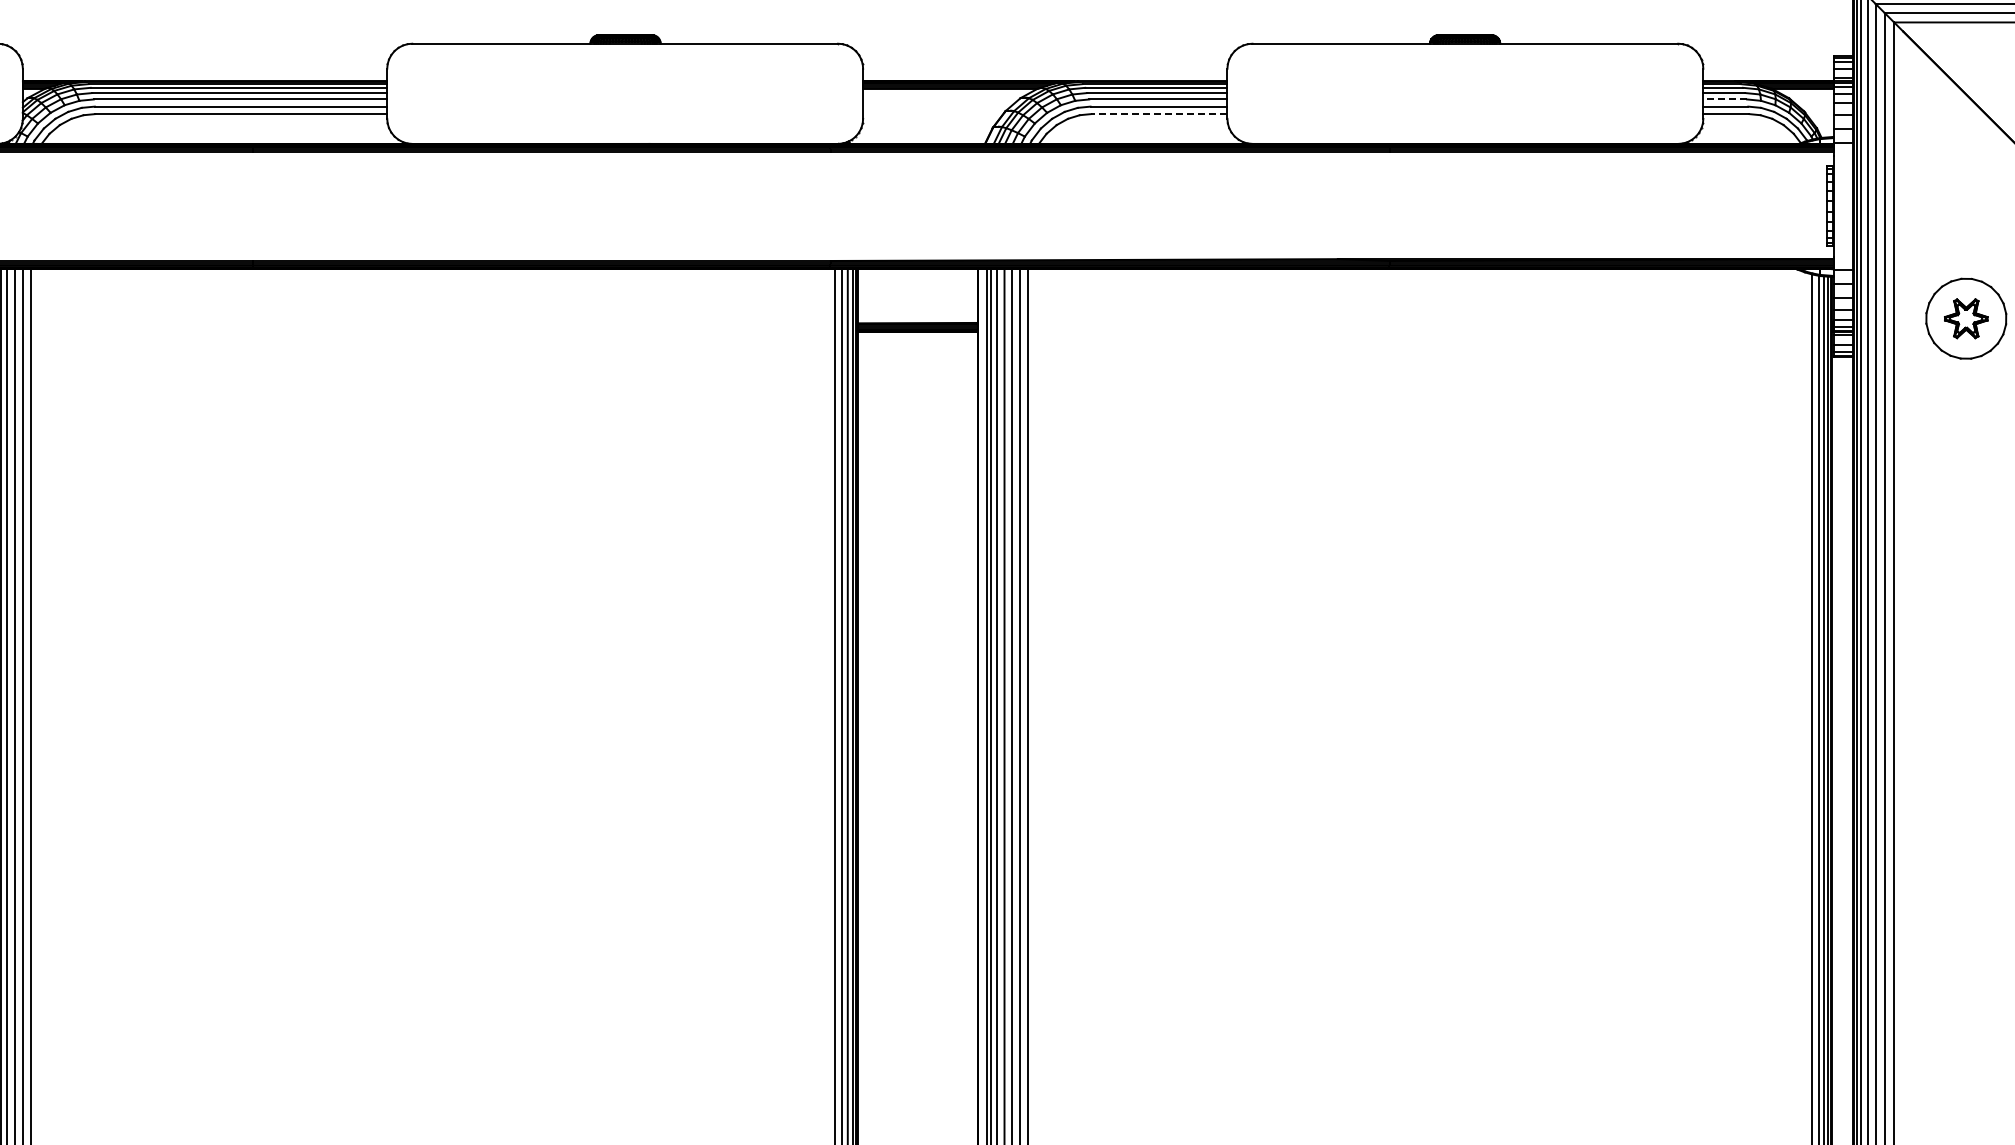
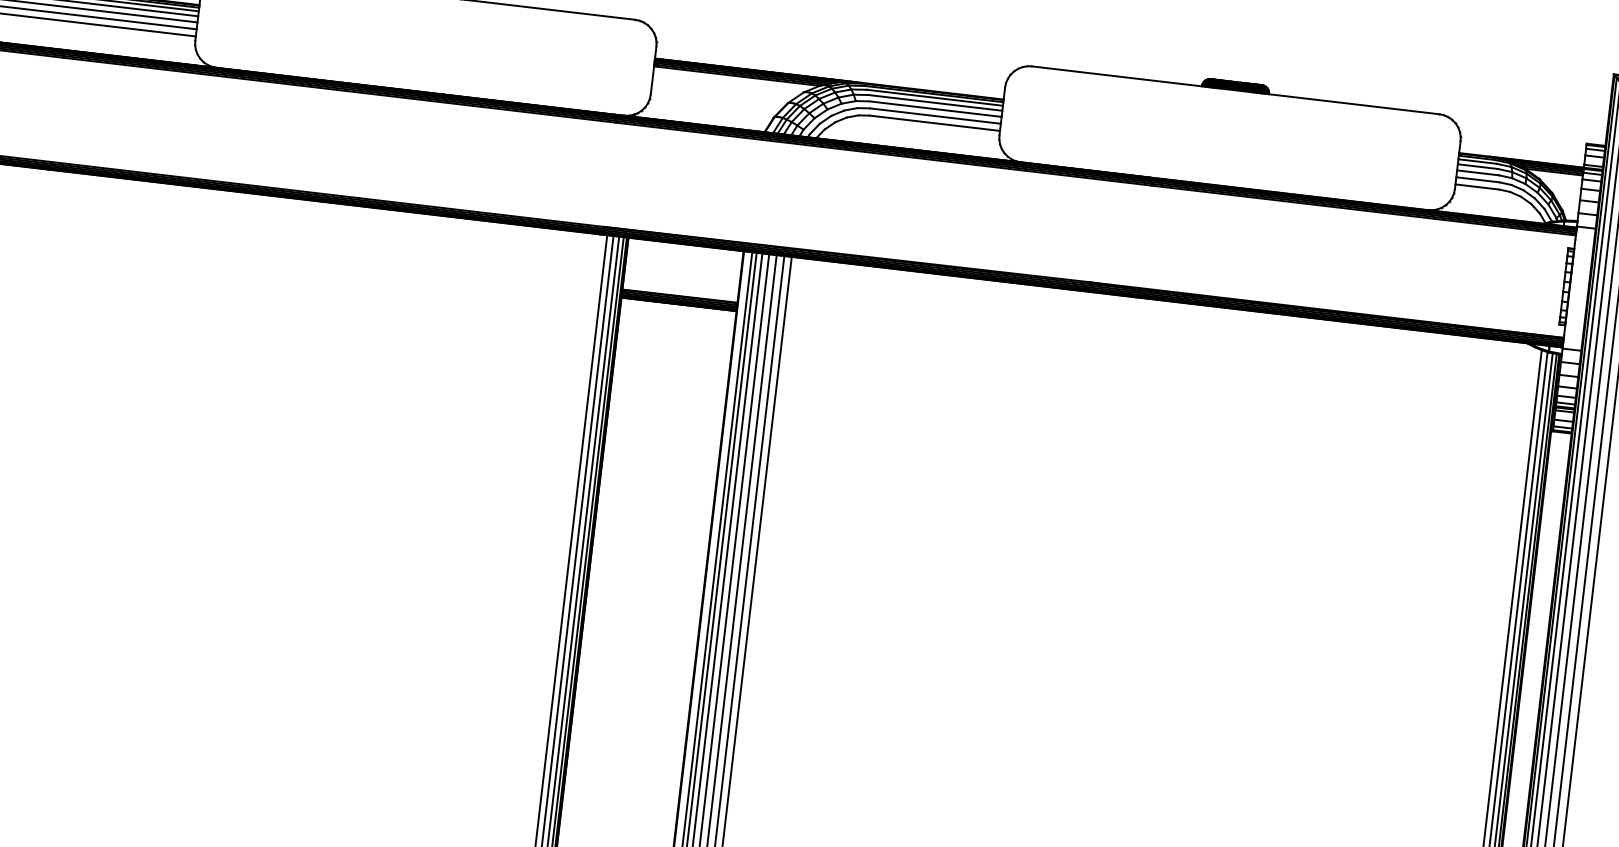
line: (1725, 99) -> (1478, 172), dashed -> solid
line: (1158, 114) -> (933, 123), dashed -> solid

